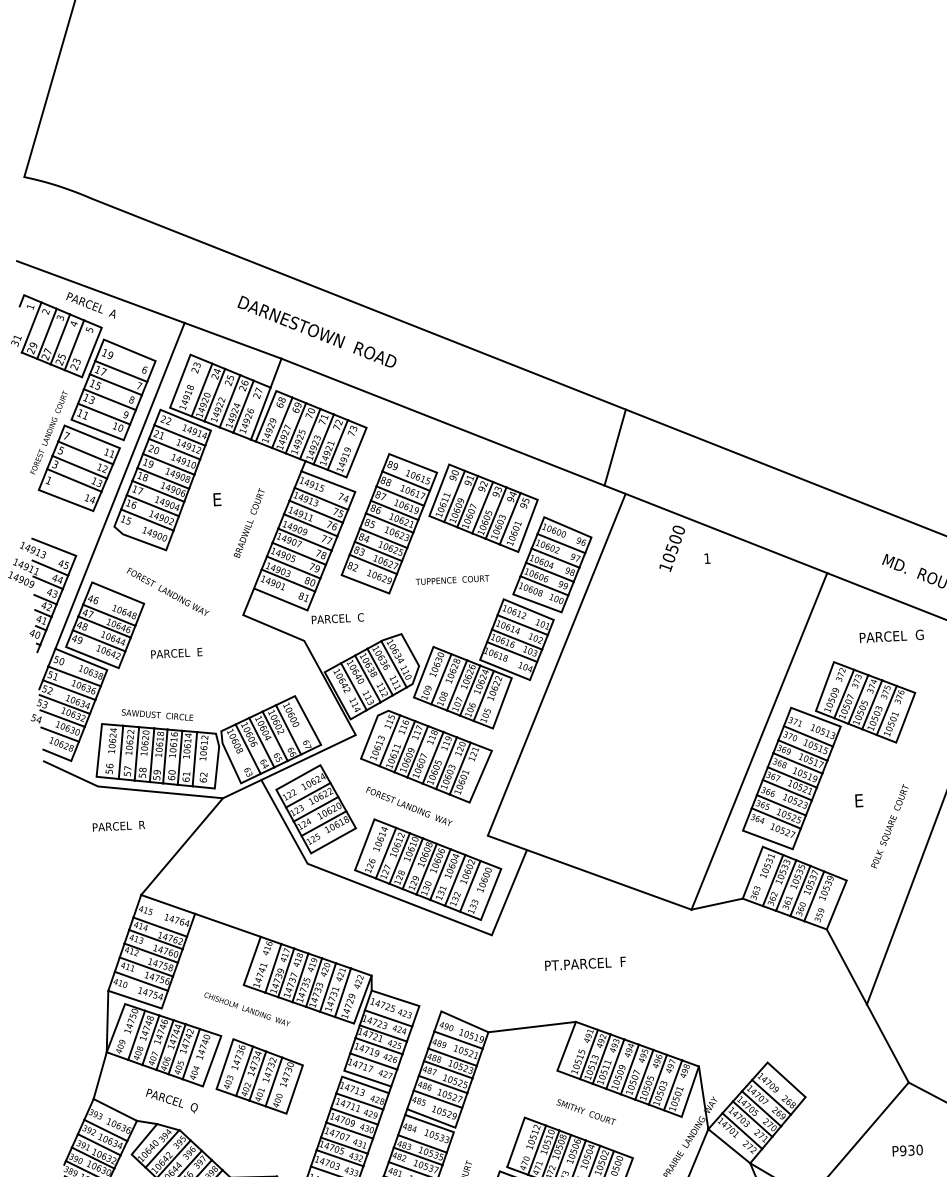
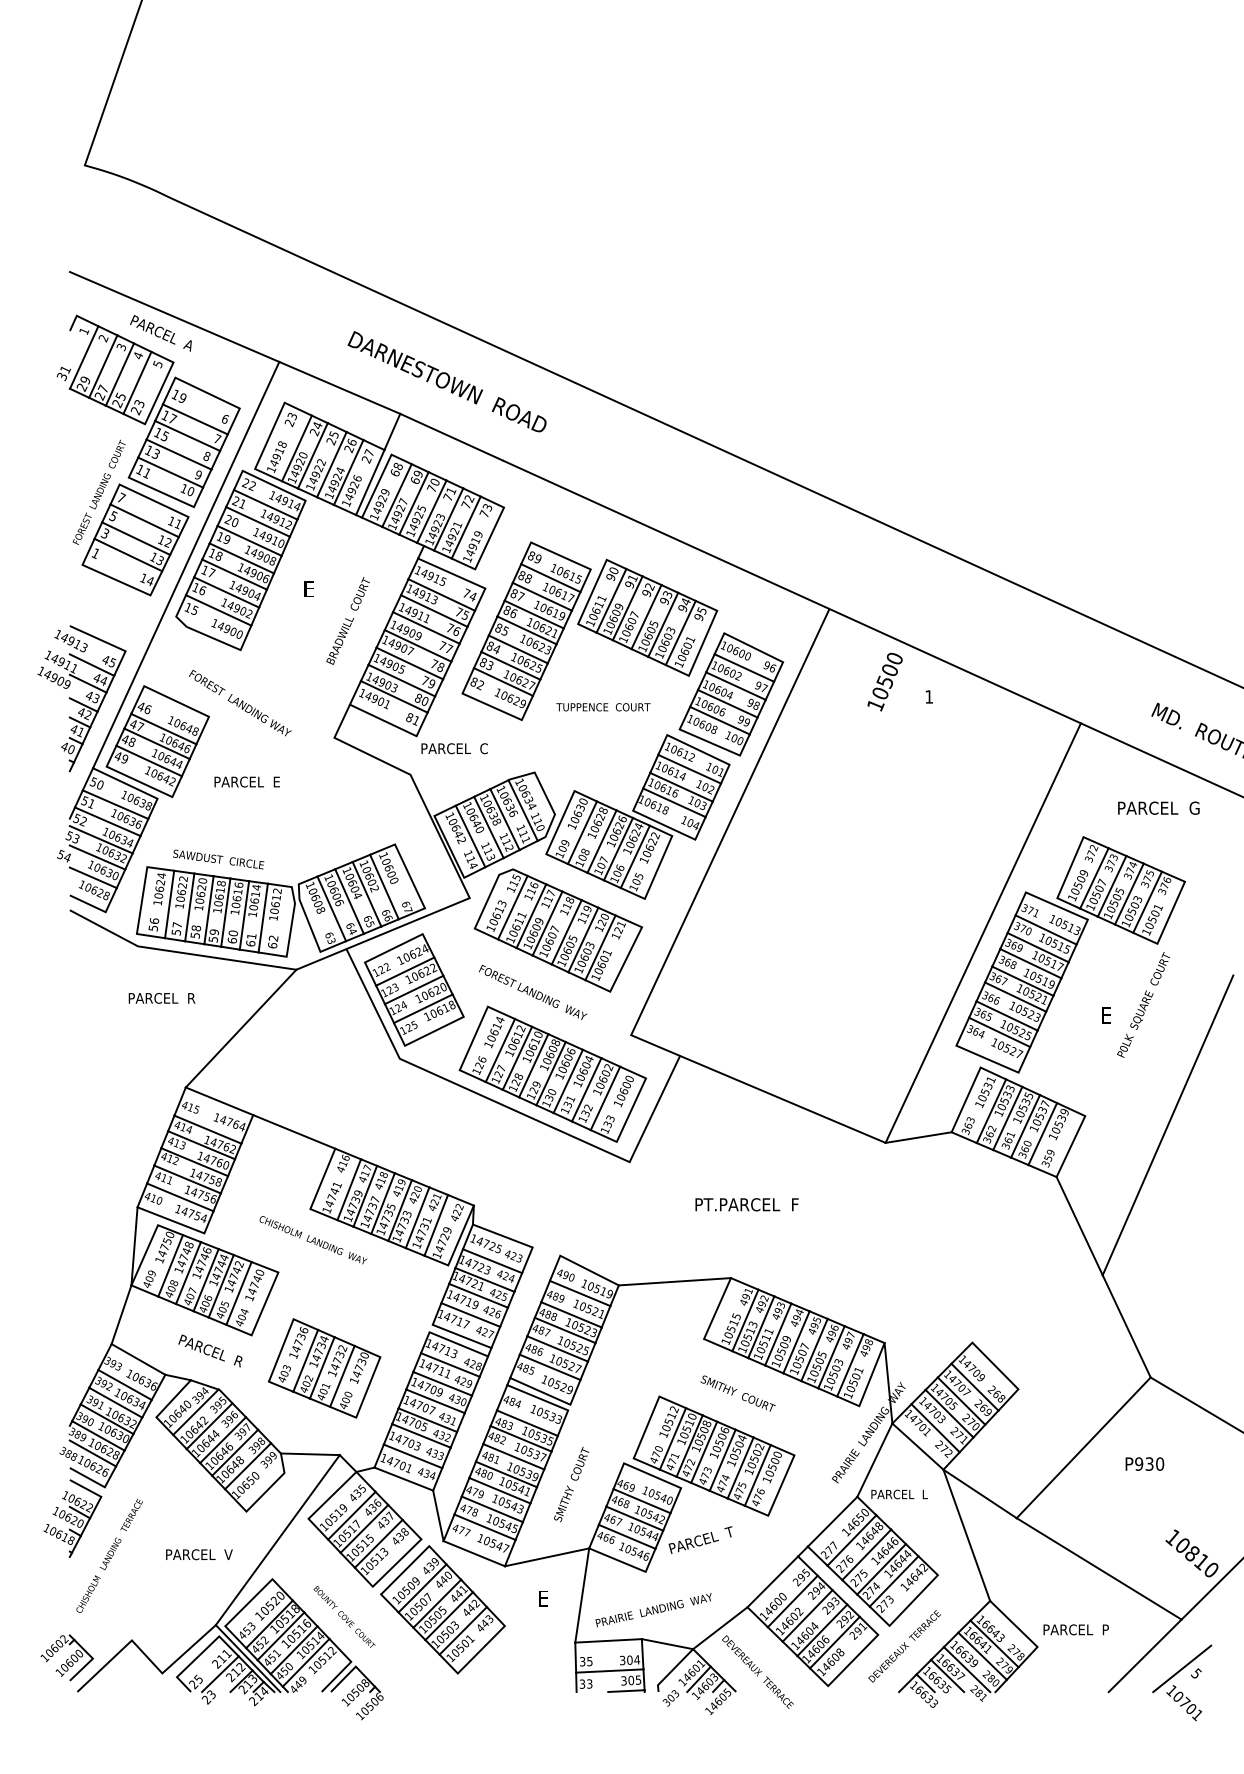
line: (615, 447) -> (819, 549), removed
text: (889, 825) -> (1143, 1004), moved
part: (259, 1076) -> (324, 1368), moved
text: (193, 1108) -> (238, 1362), PARCEL  Q -> PARCEL  R

